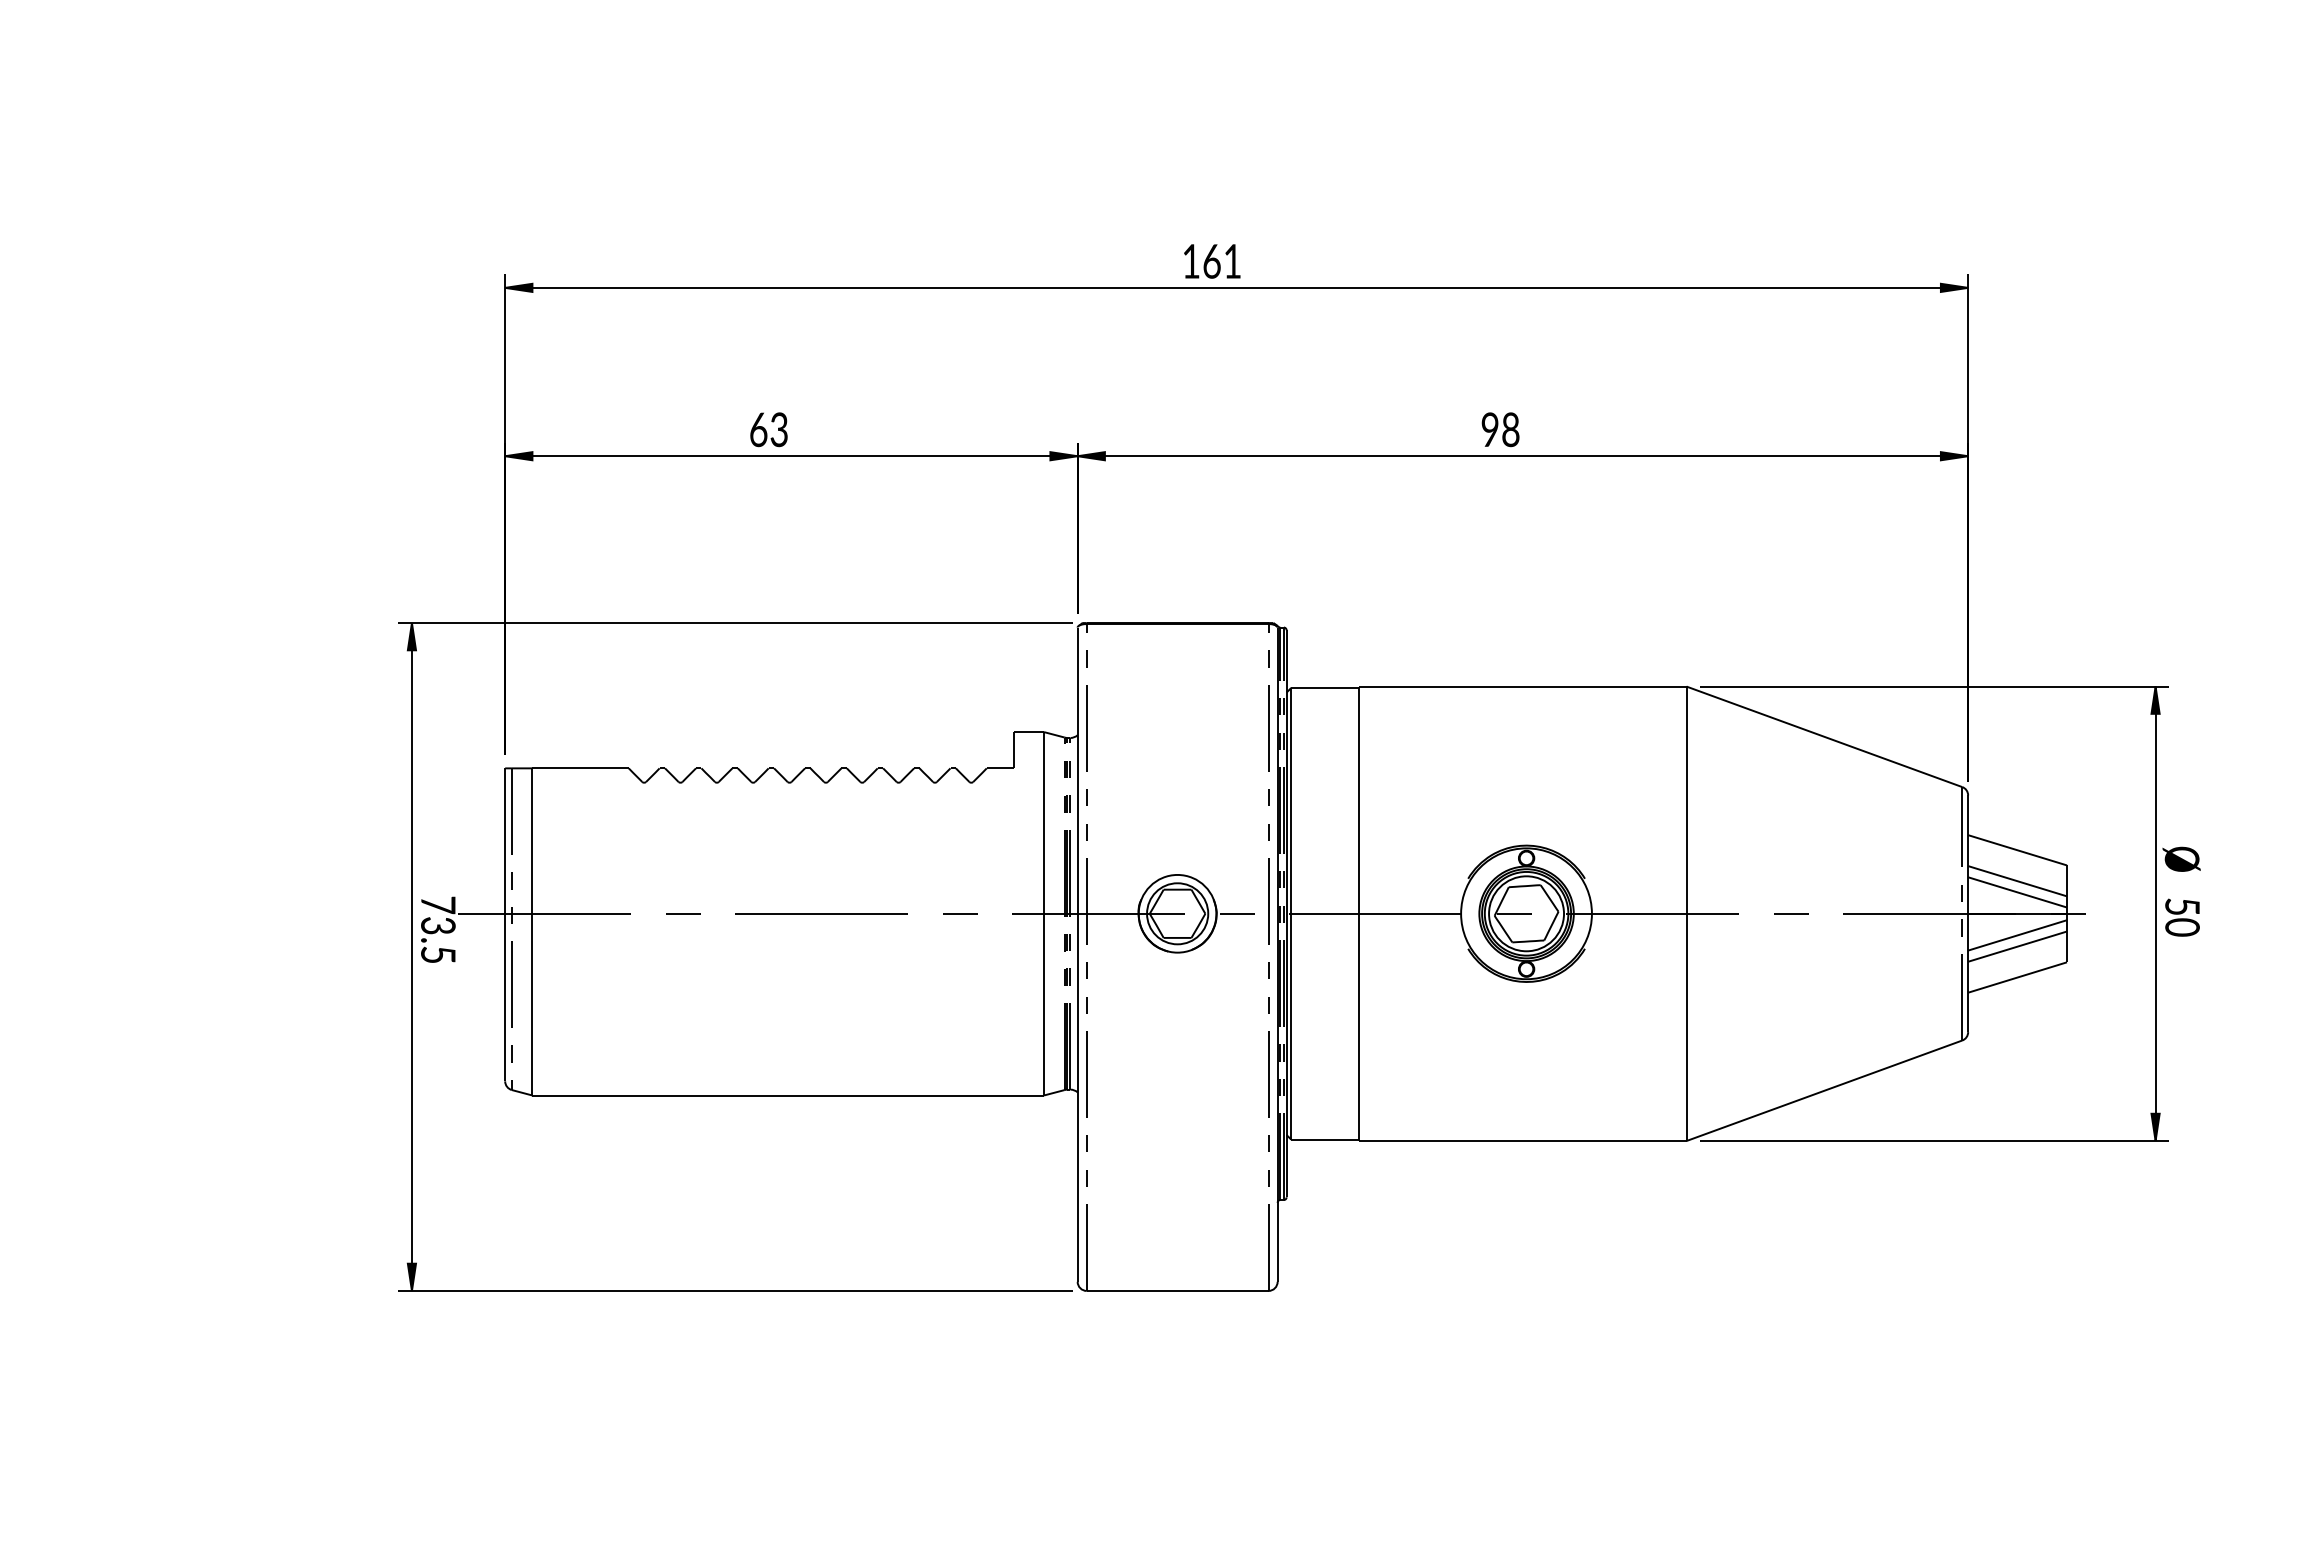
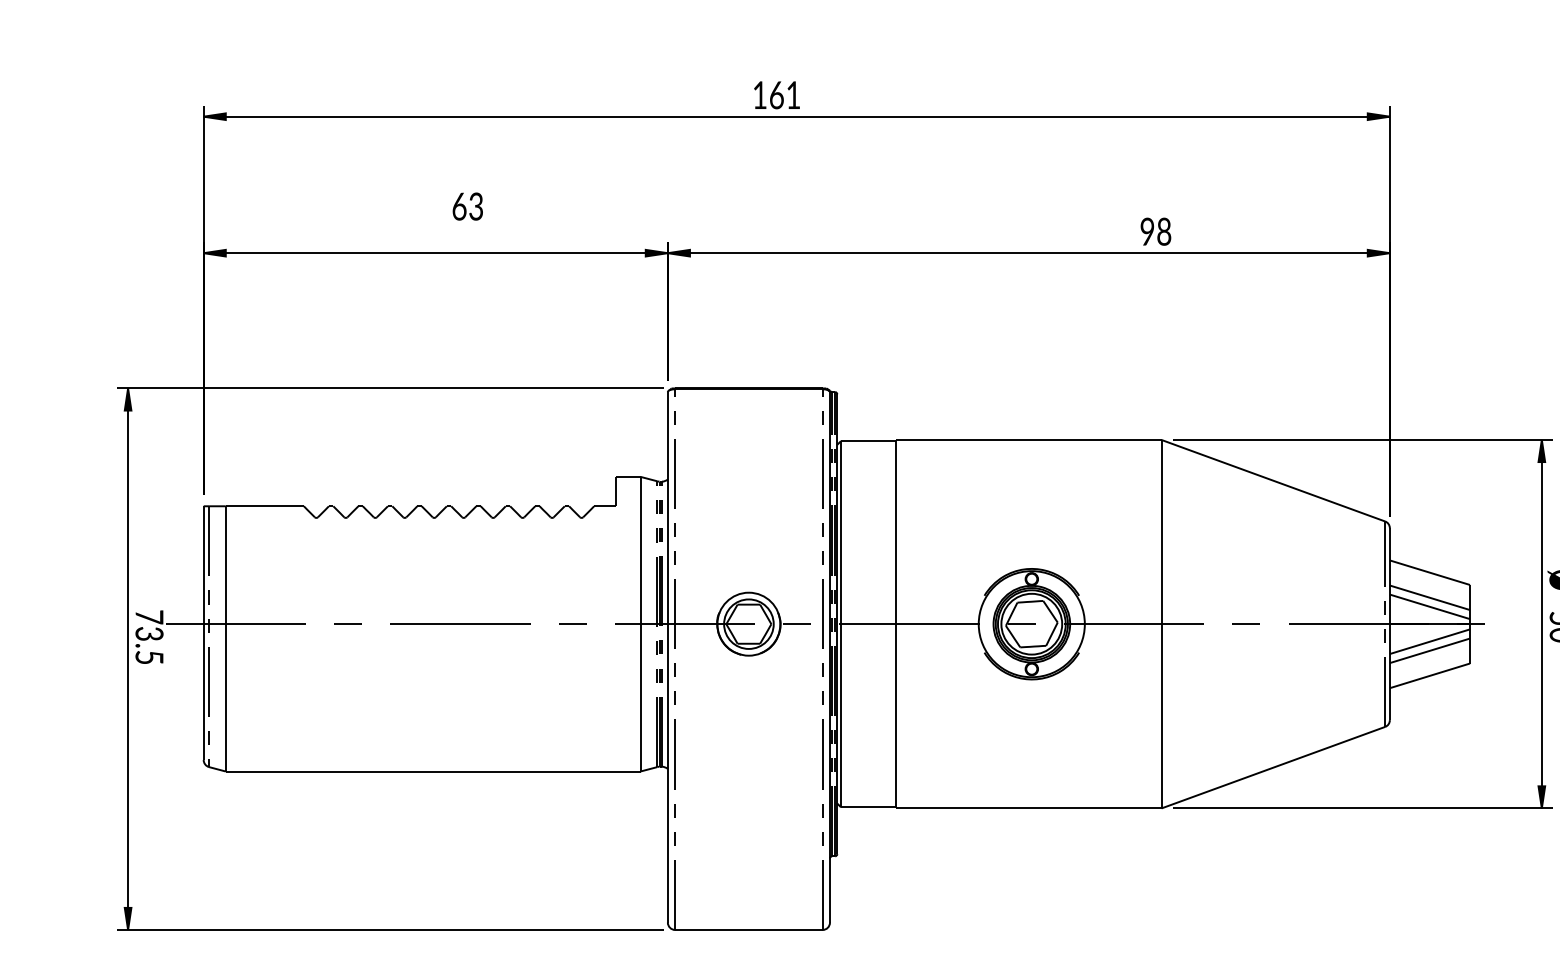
text: (768, 429) -> (467, 206), moved
text: (1500, 429) -> (1155, 231), moved

